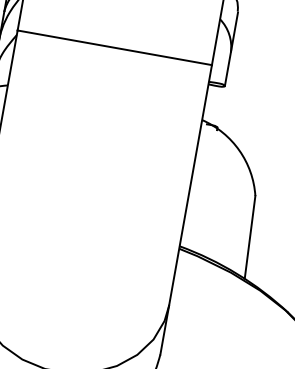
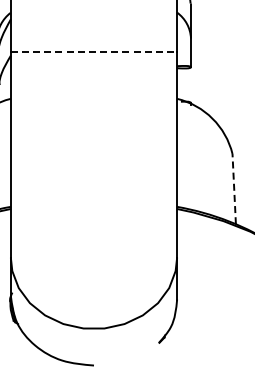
line: (115, 47) -> (94, 51), solid -> dashed
line: (250, 236) -> (234, 188), solid -> dashed

